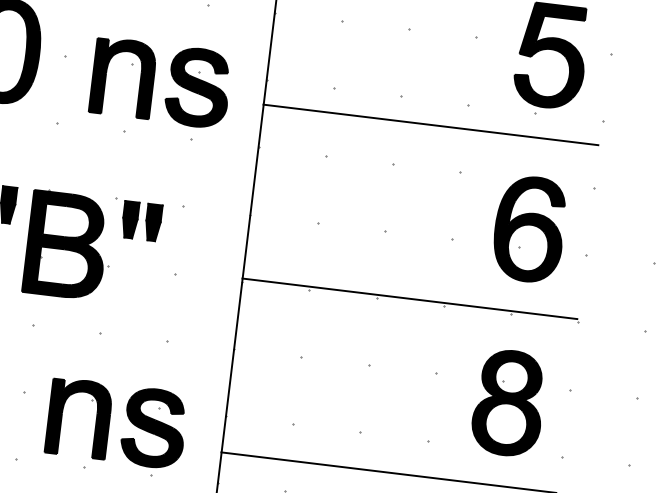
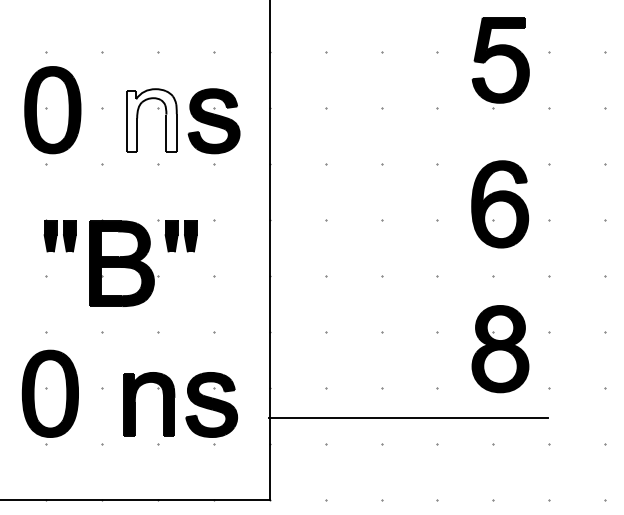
fill: (122, 77) -> (151, 120), removed
line: (430, 124) -> (408, 128), removed
line: (409, 298) -> (408, 273), removed

